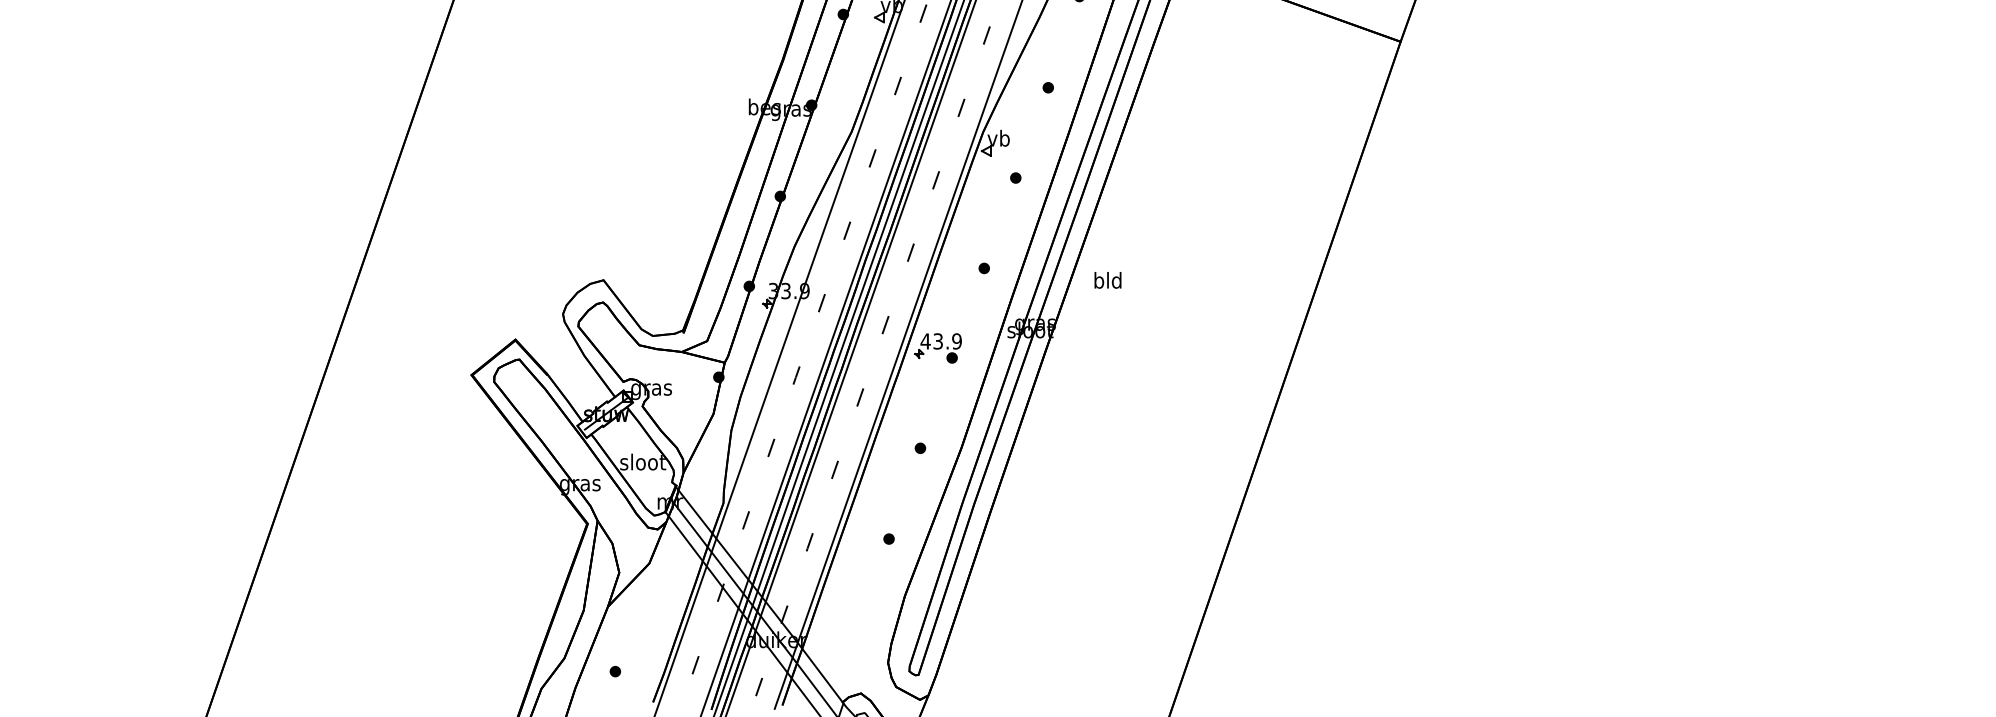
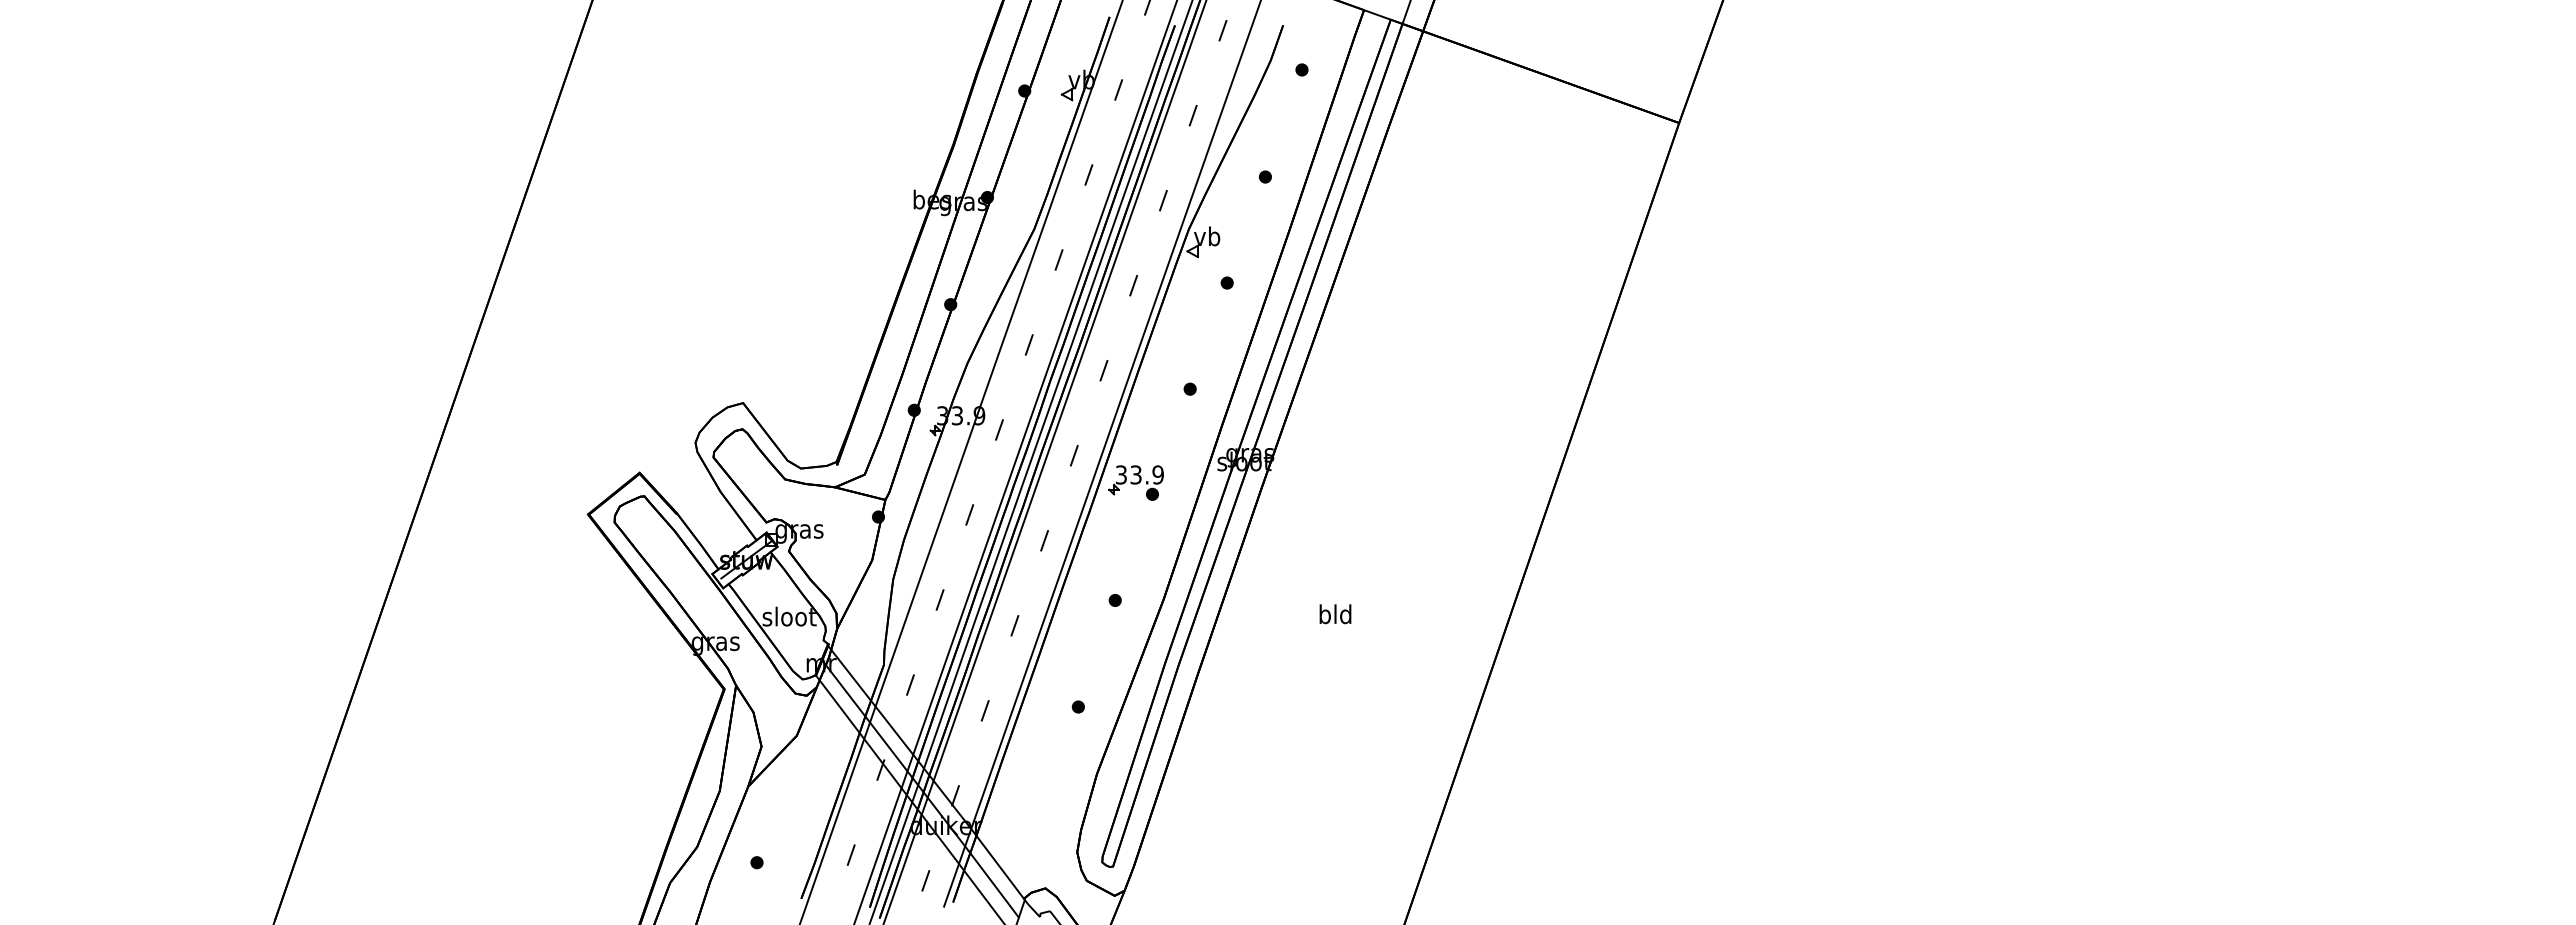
text: (1107, 280) -> (1335, 614), moved
text: (925, 341) -> (1121, 474), 43.9 -> 33.9

